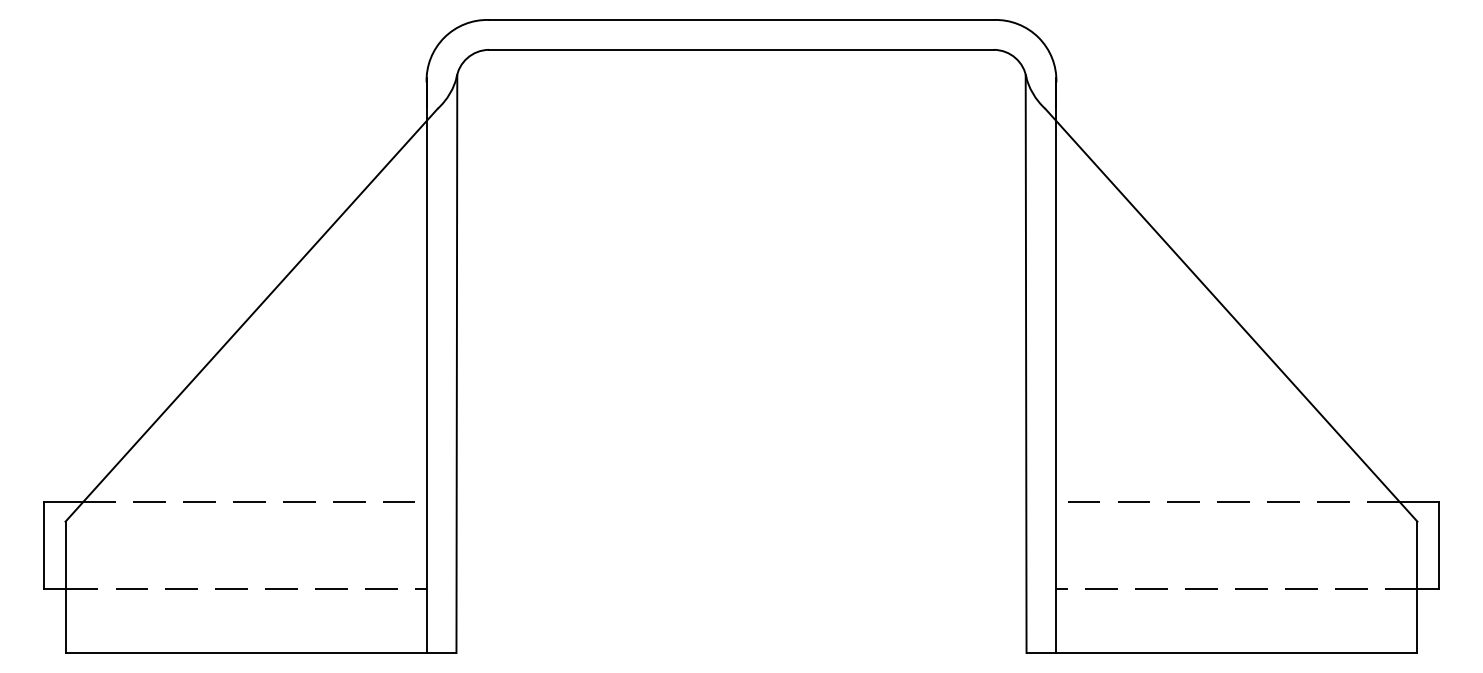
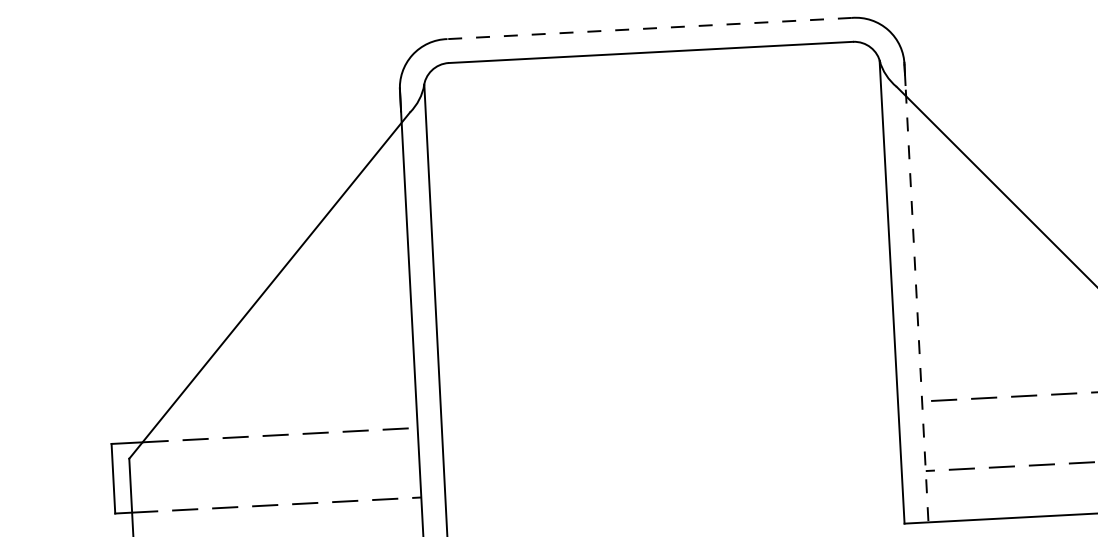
line: (741, 19) -> (649, 28), solid -> dashed
line: (1056, 366) -> (916, 292), solid -> dashed

